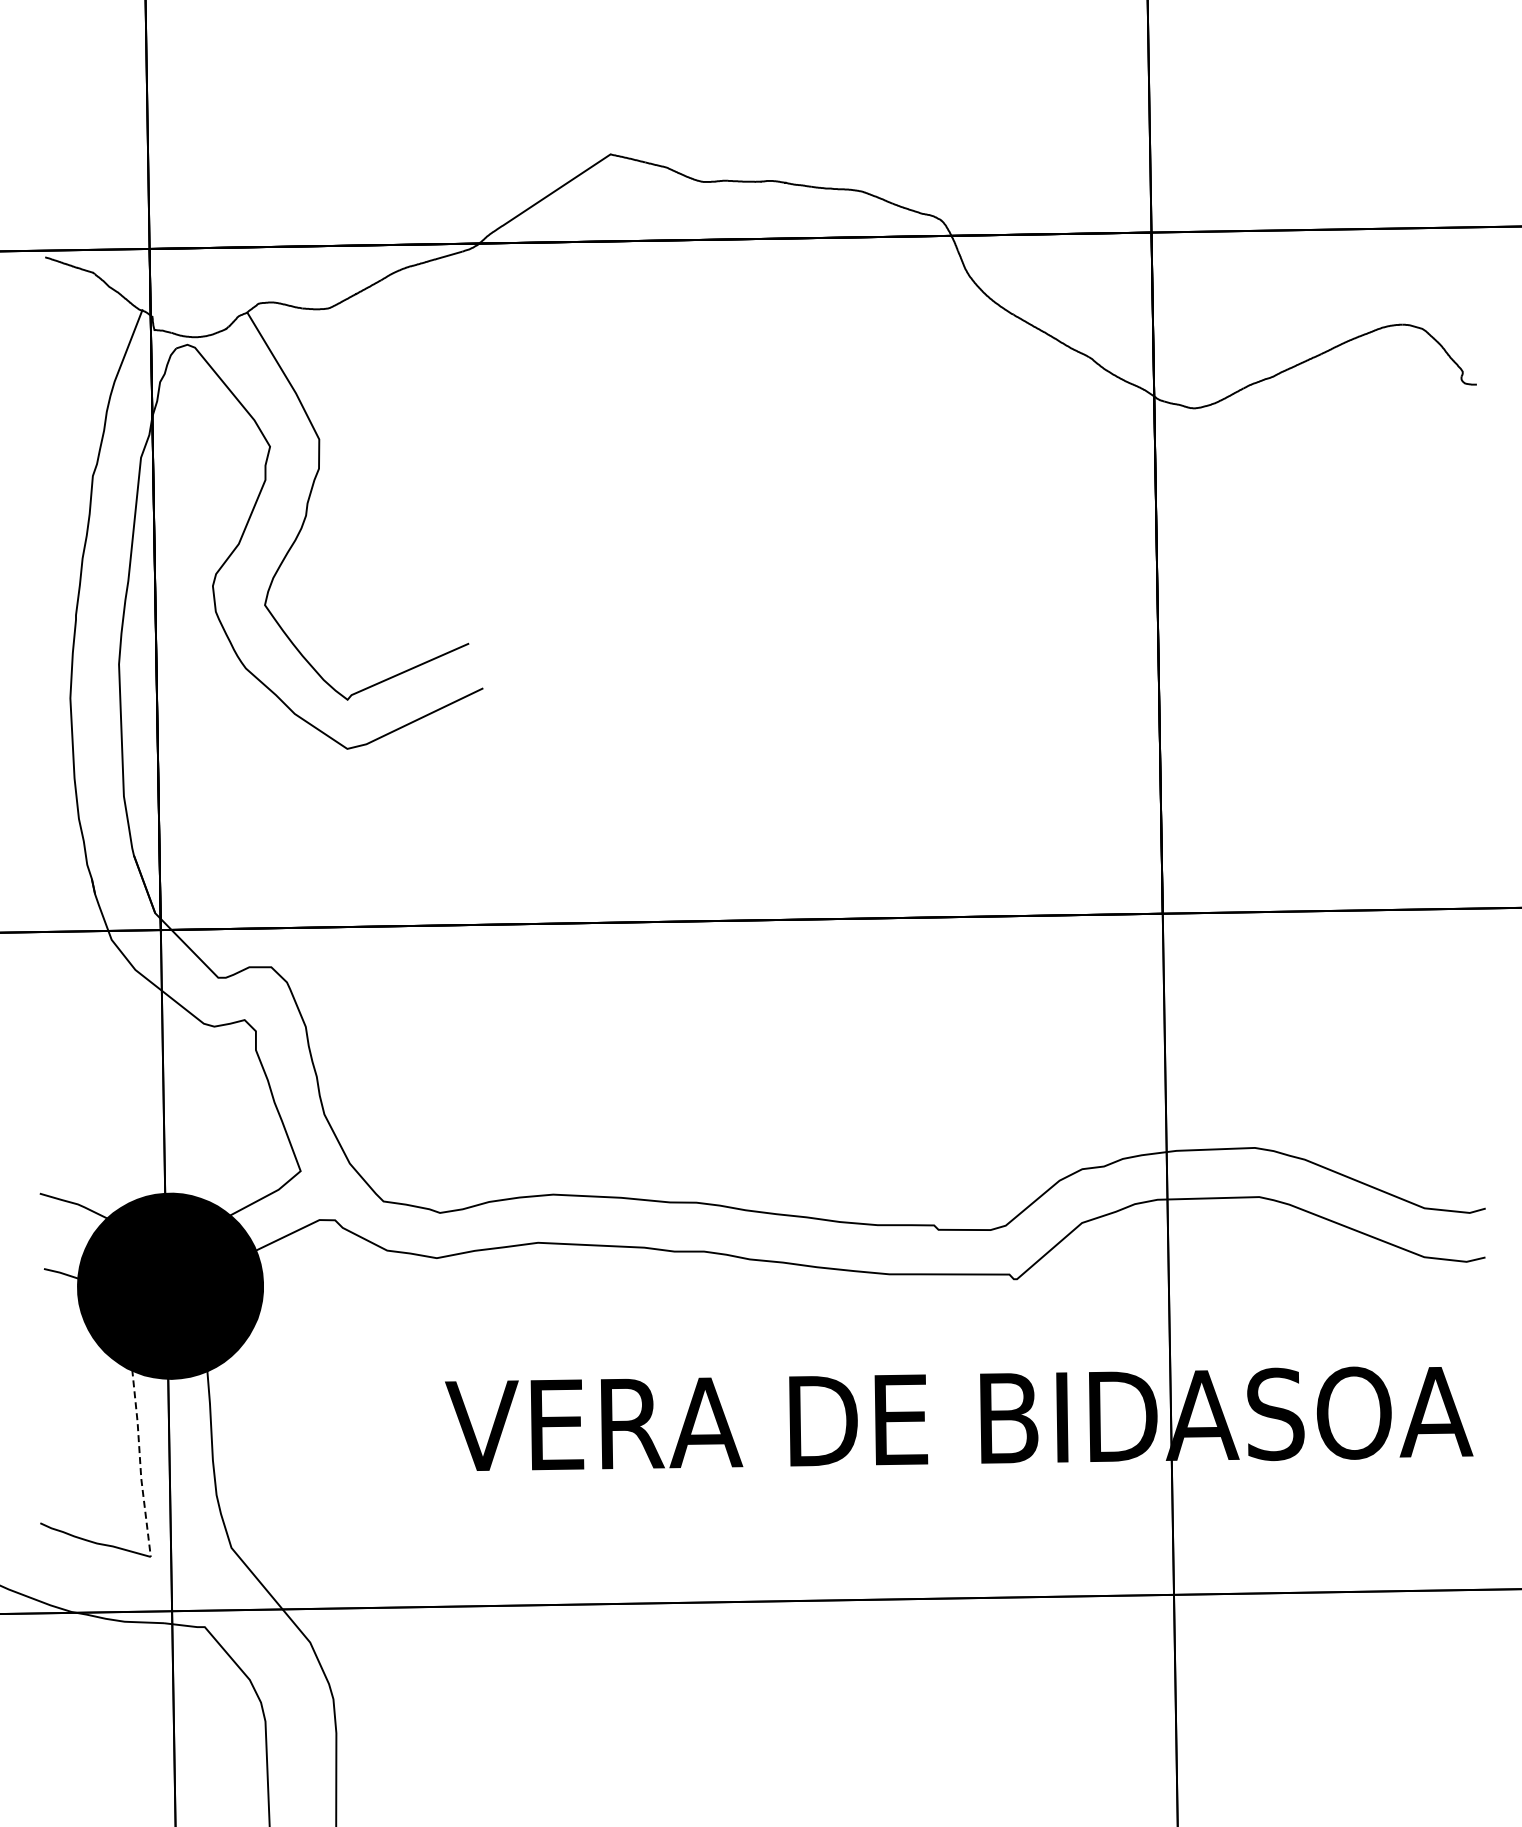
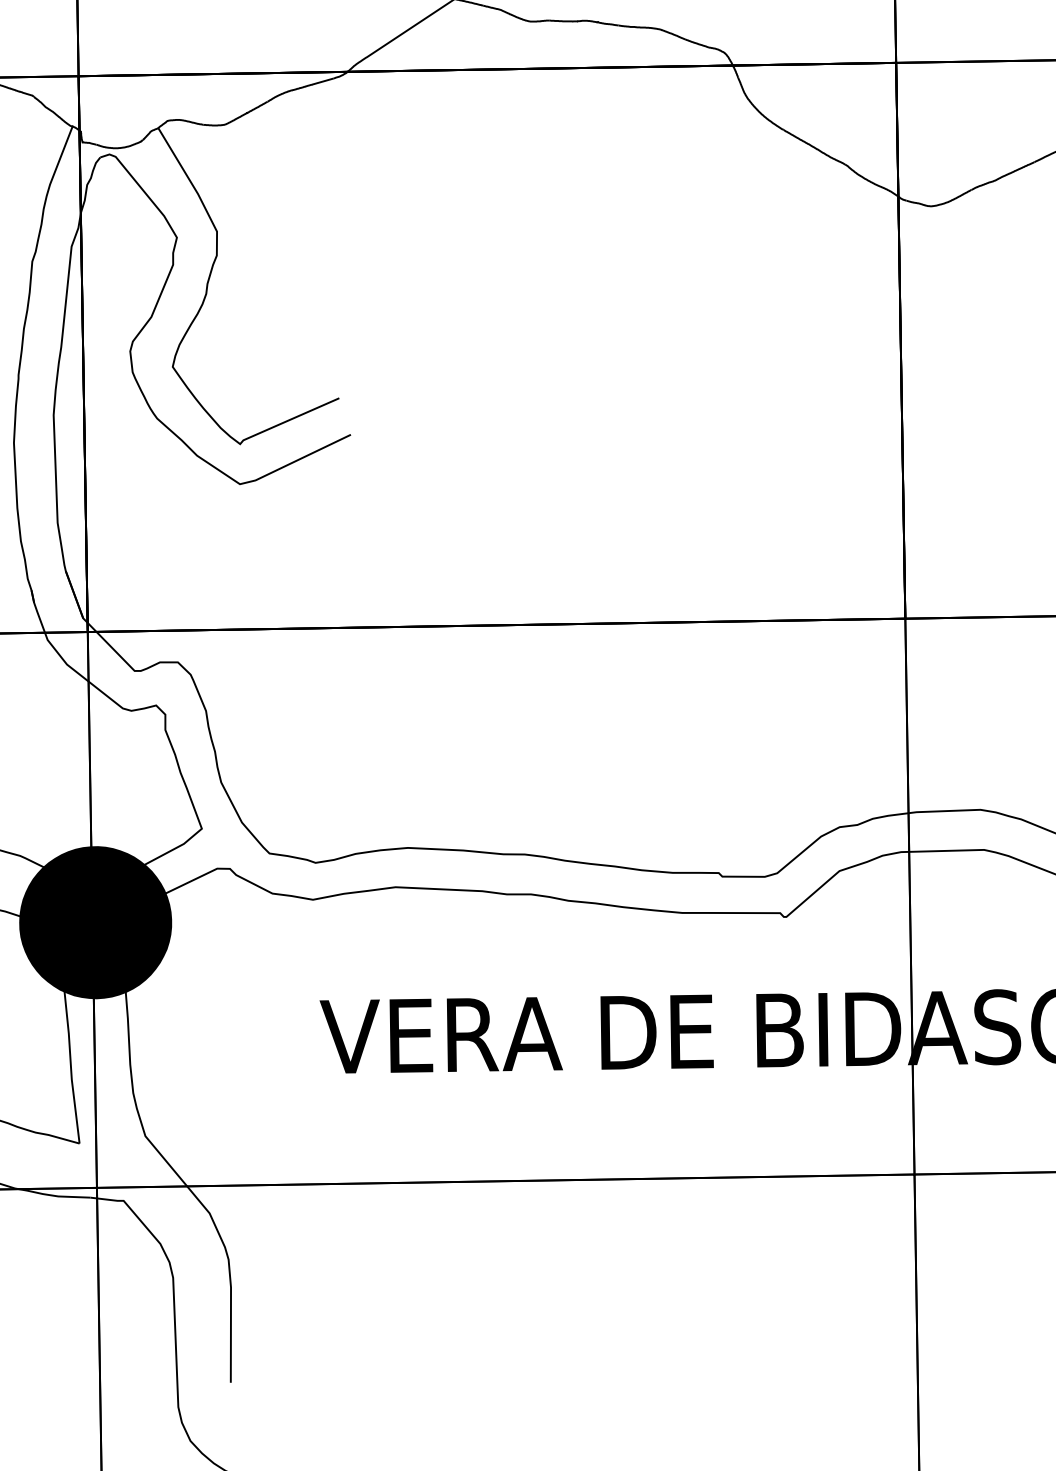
line: (140, 1462) -> (71, 1066), dashed -> solid

